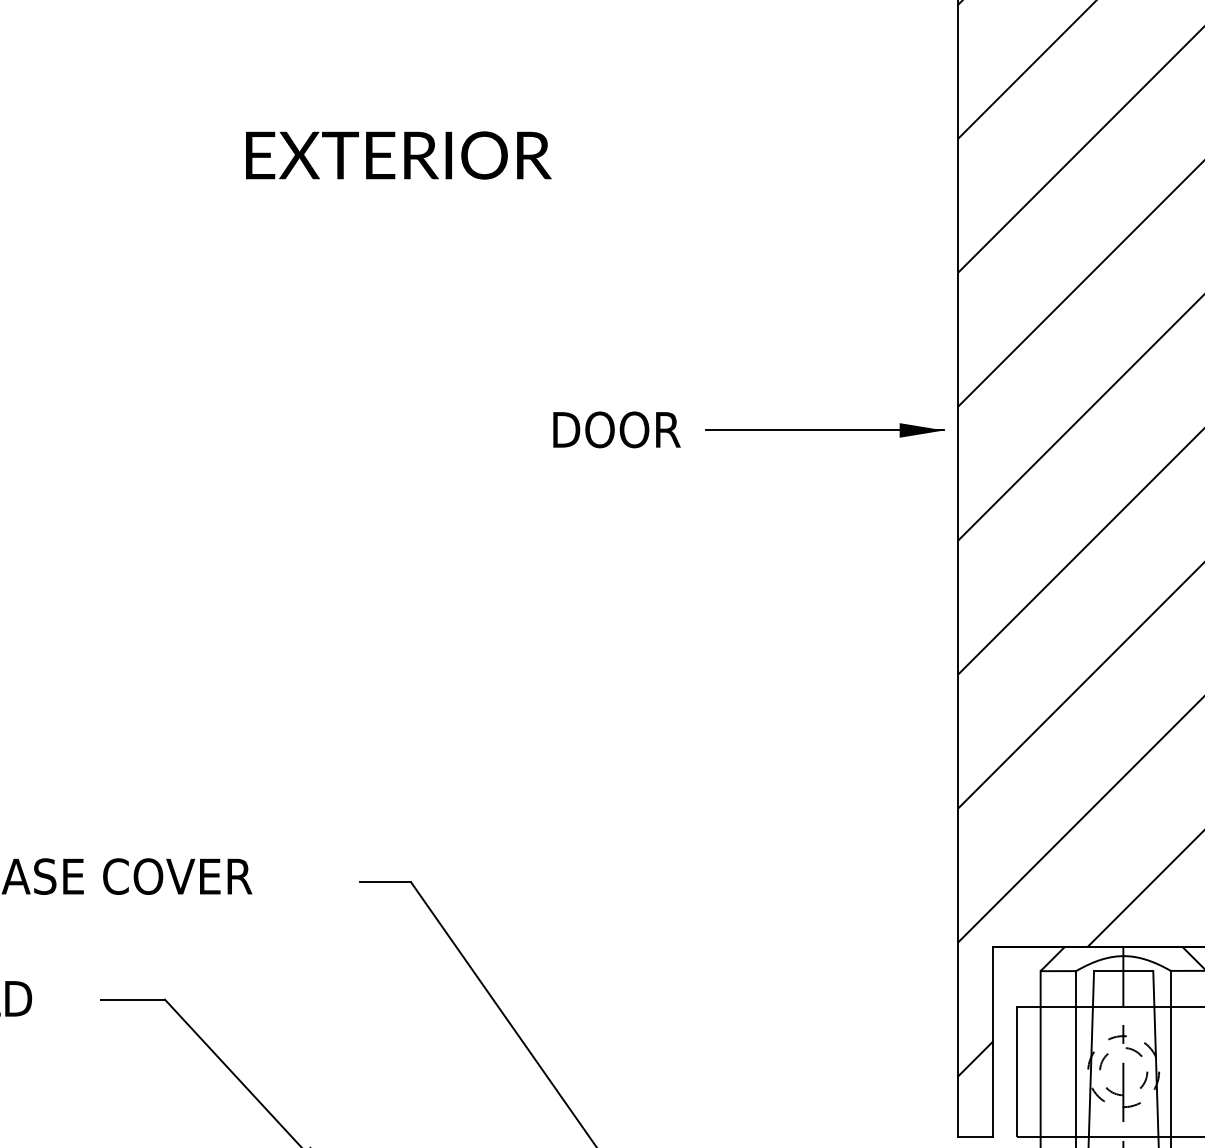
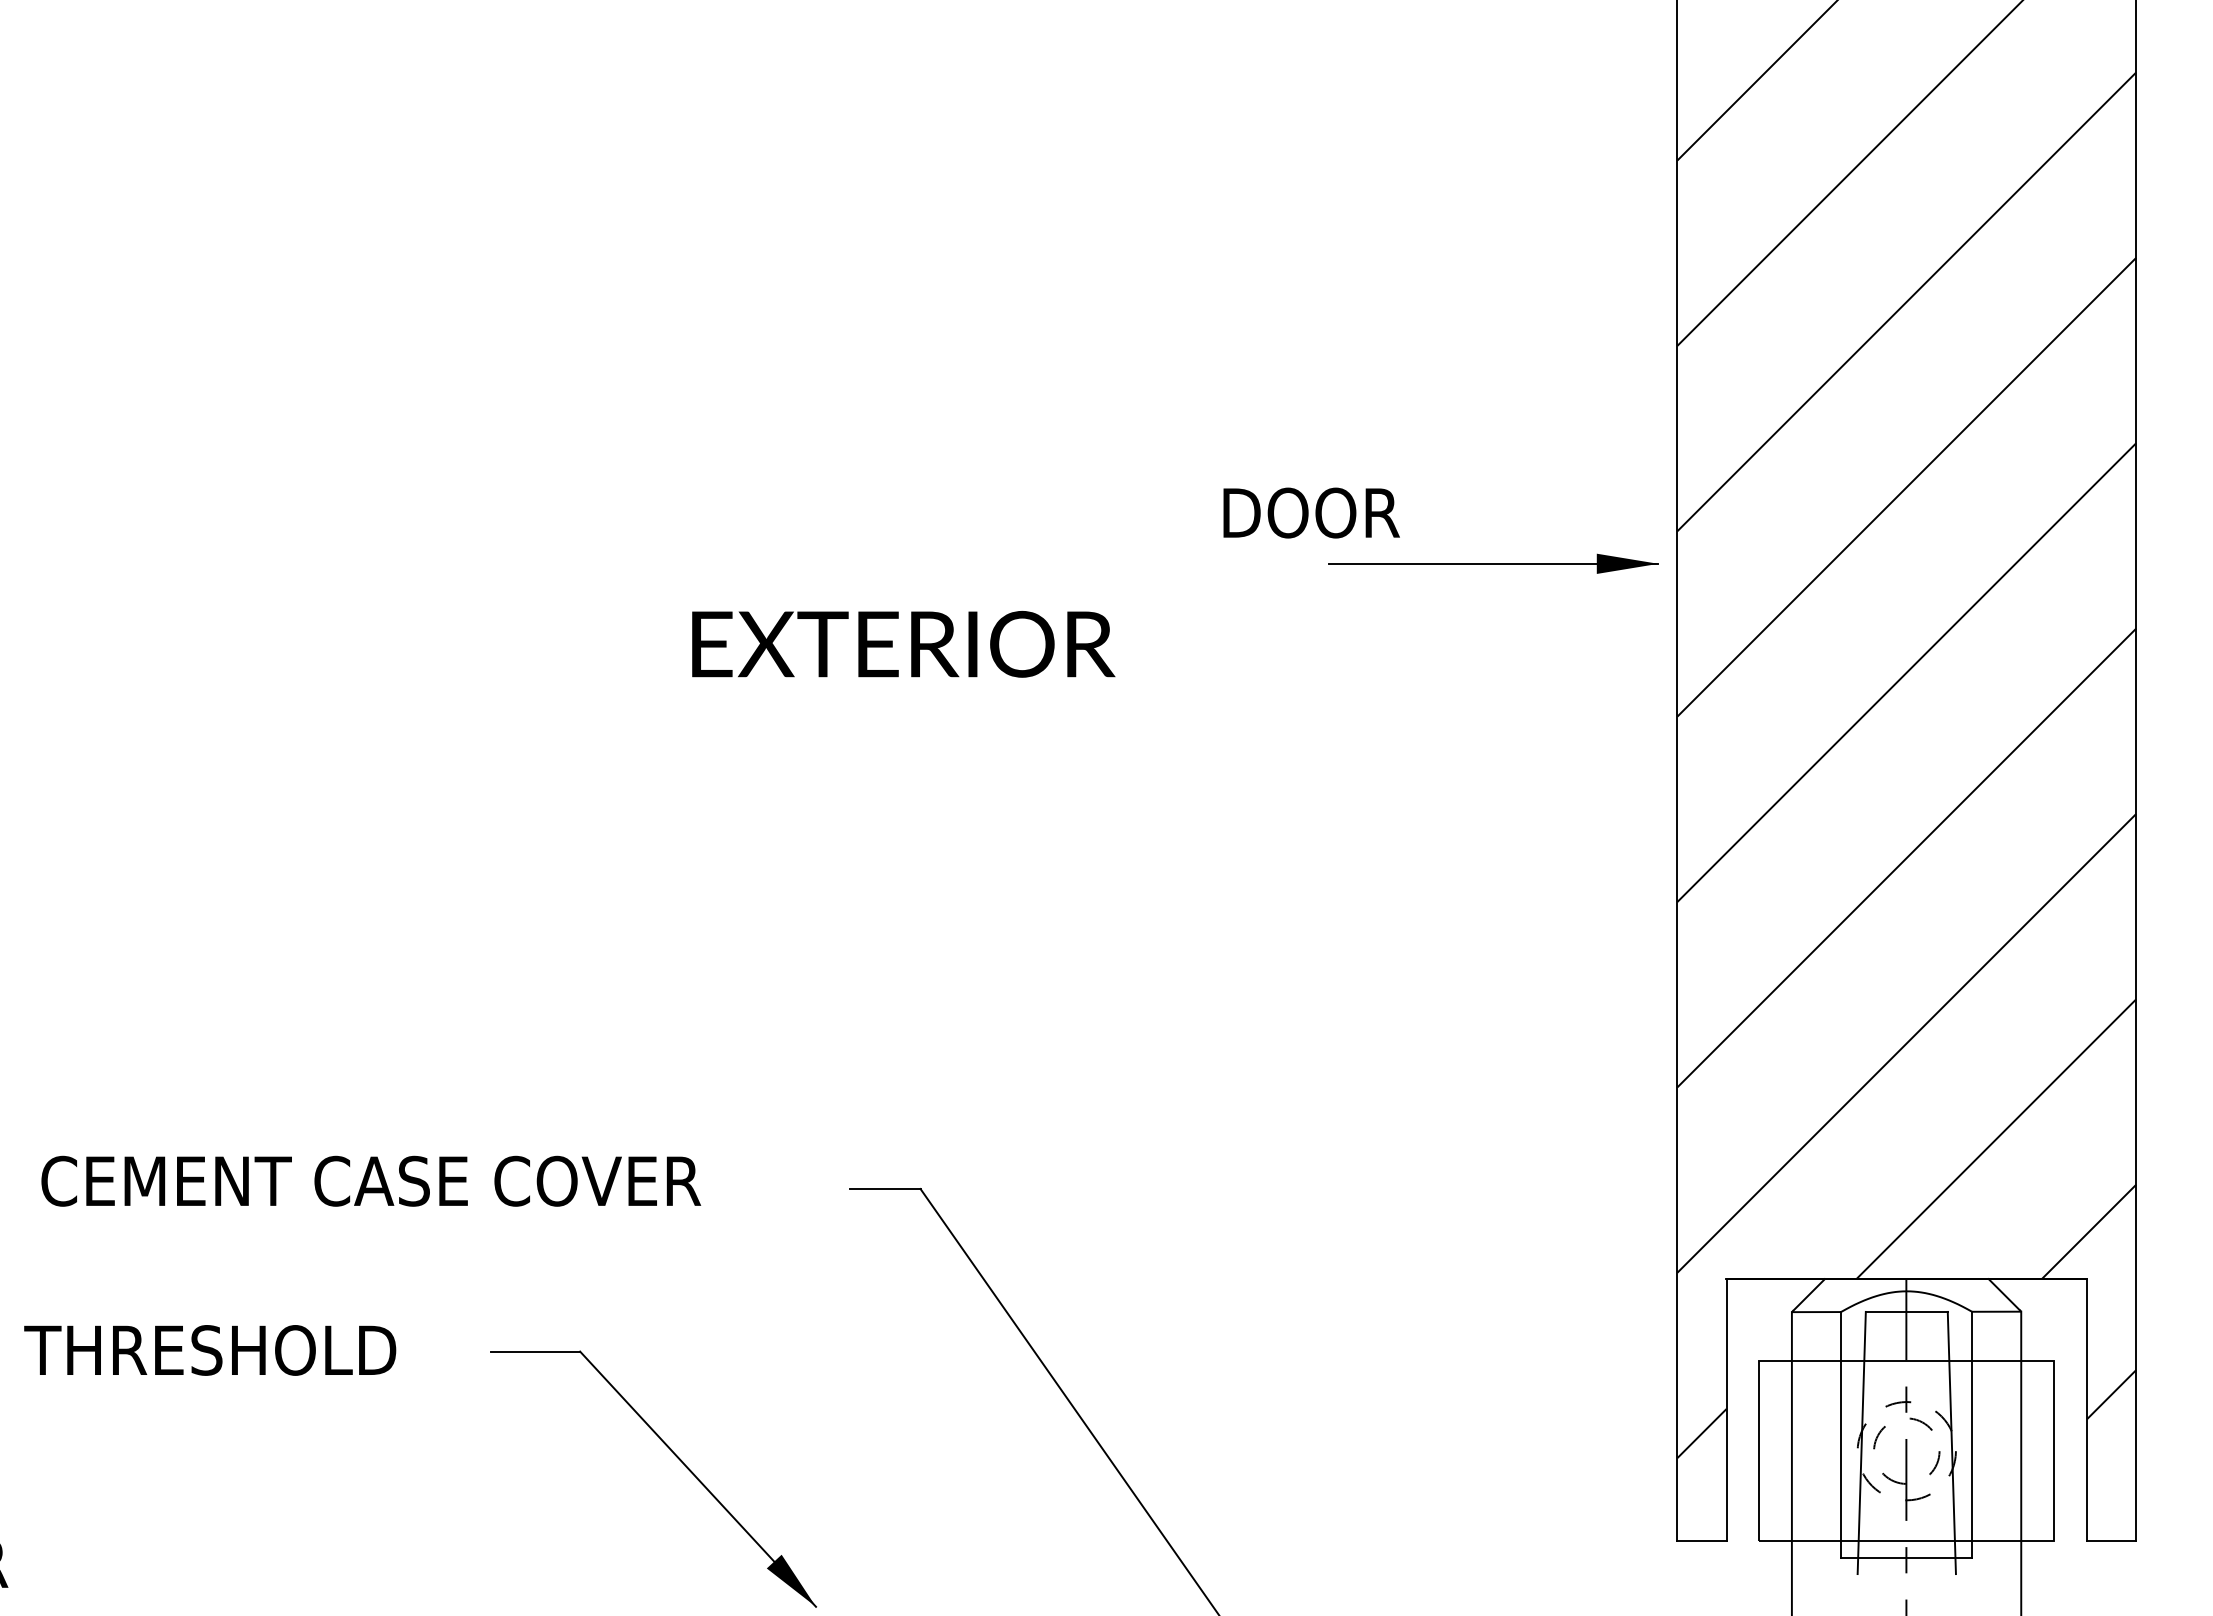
text: (398, 155) -> (903, 644), moved
text: (616, 429) -> (1311, 512), moved

